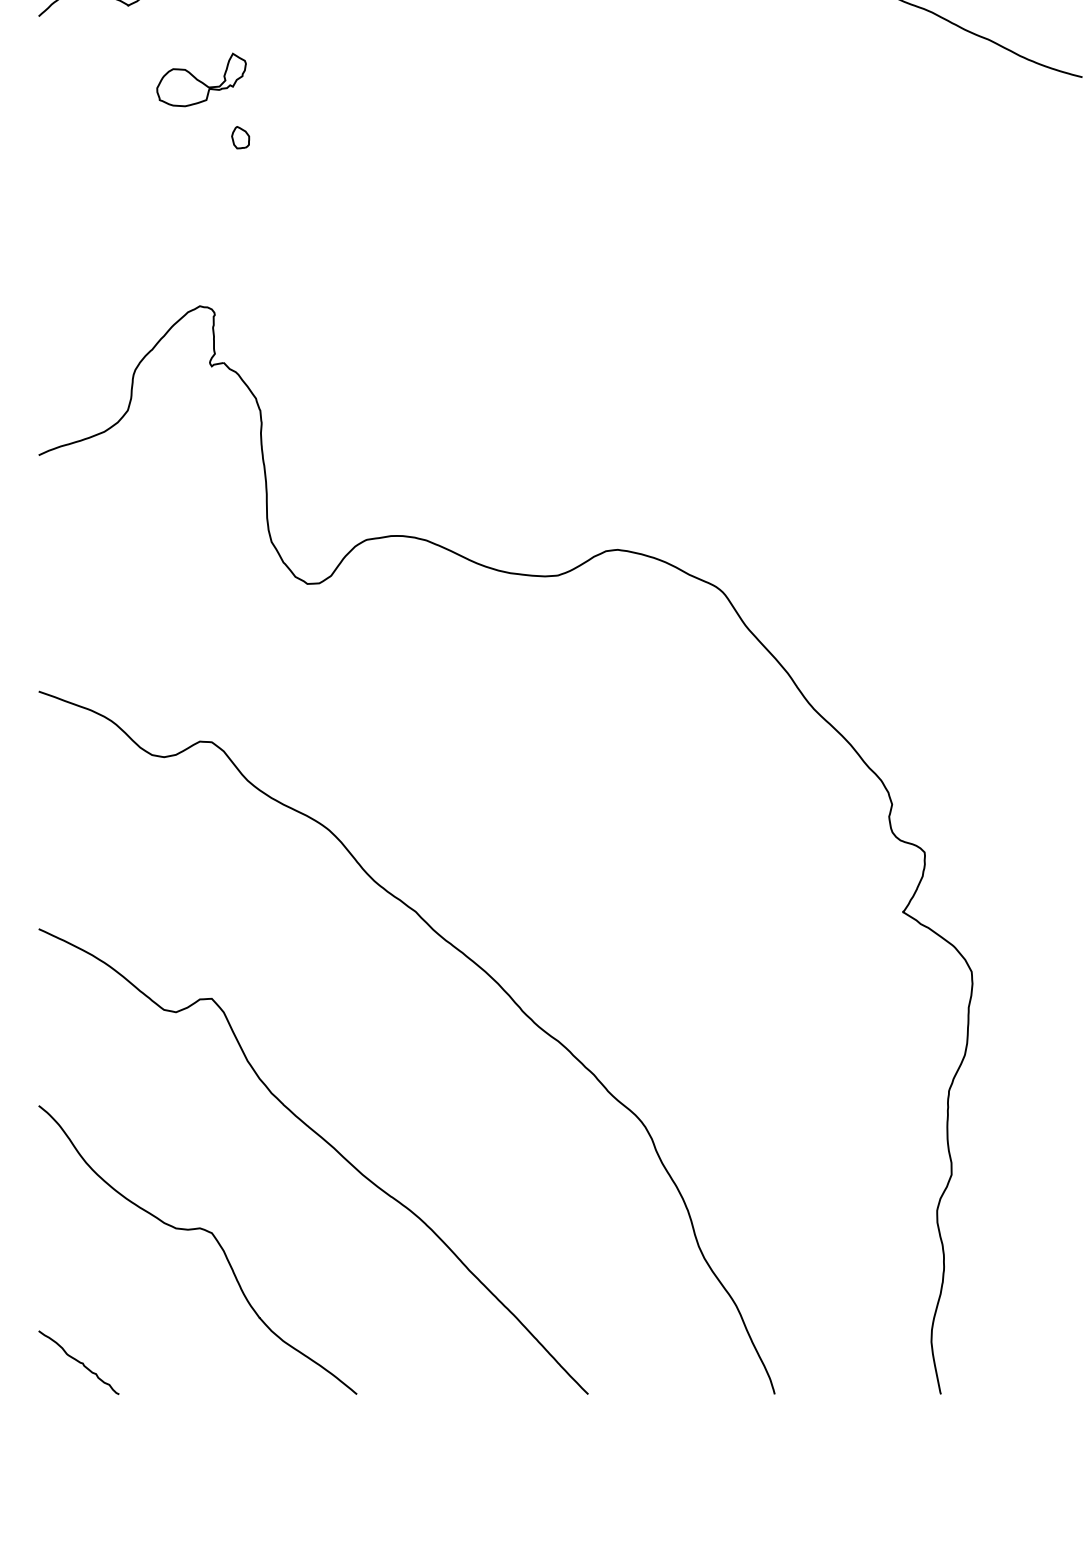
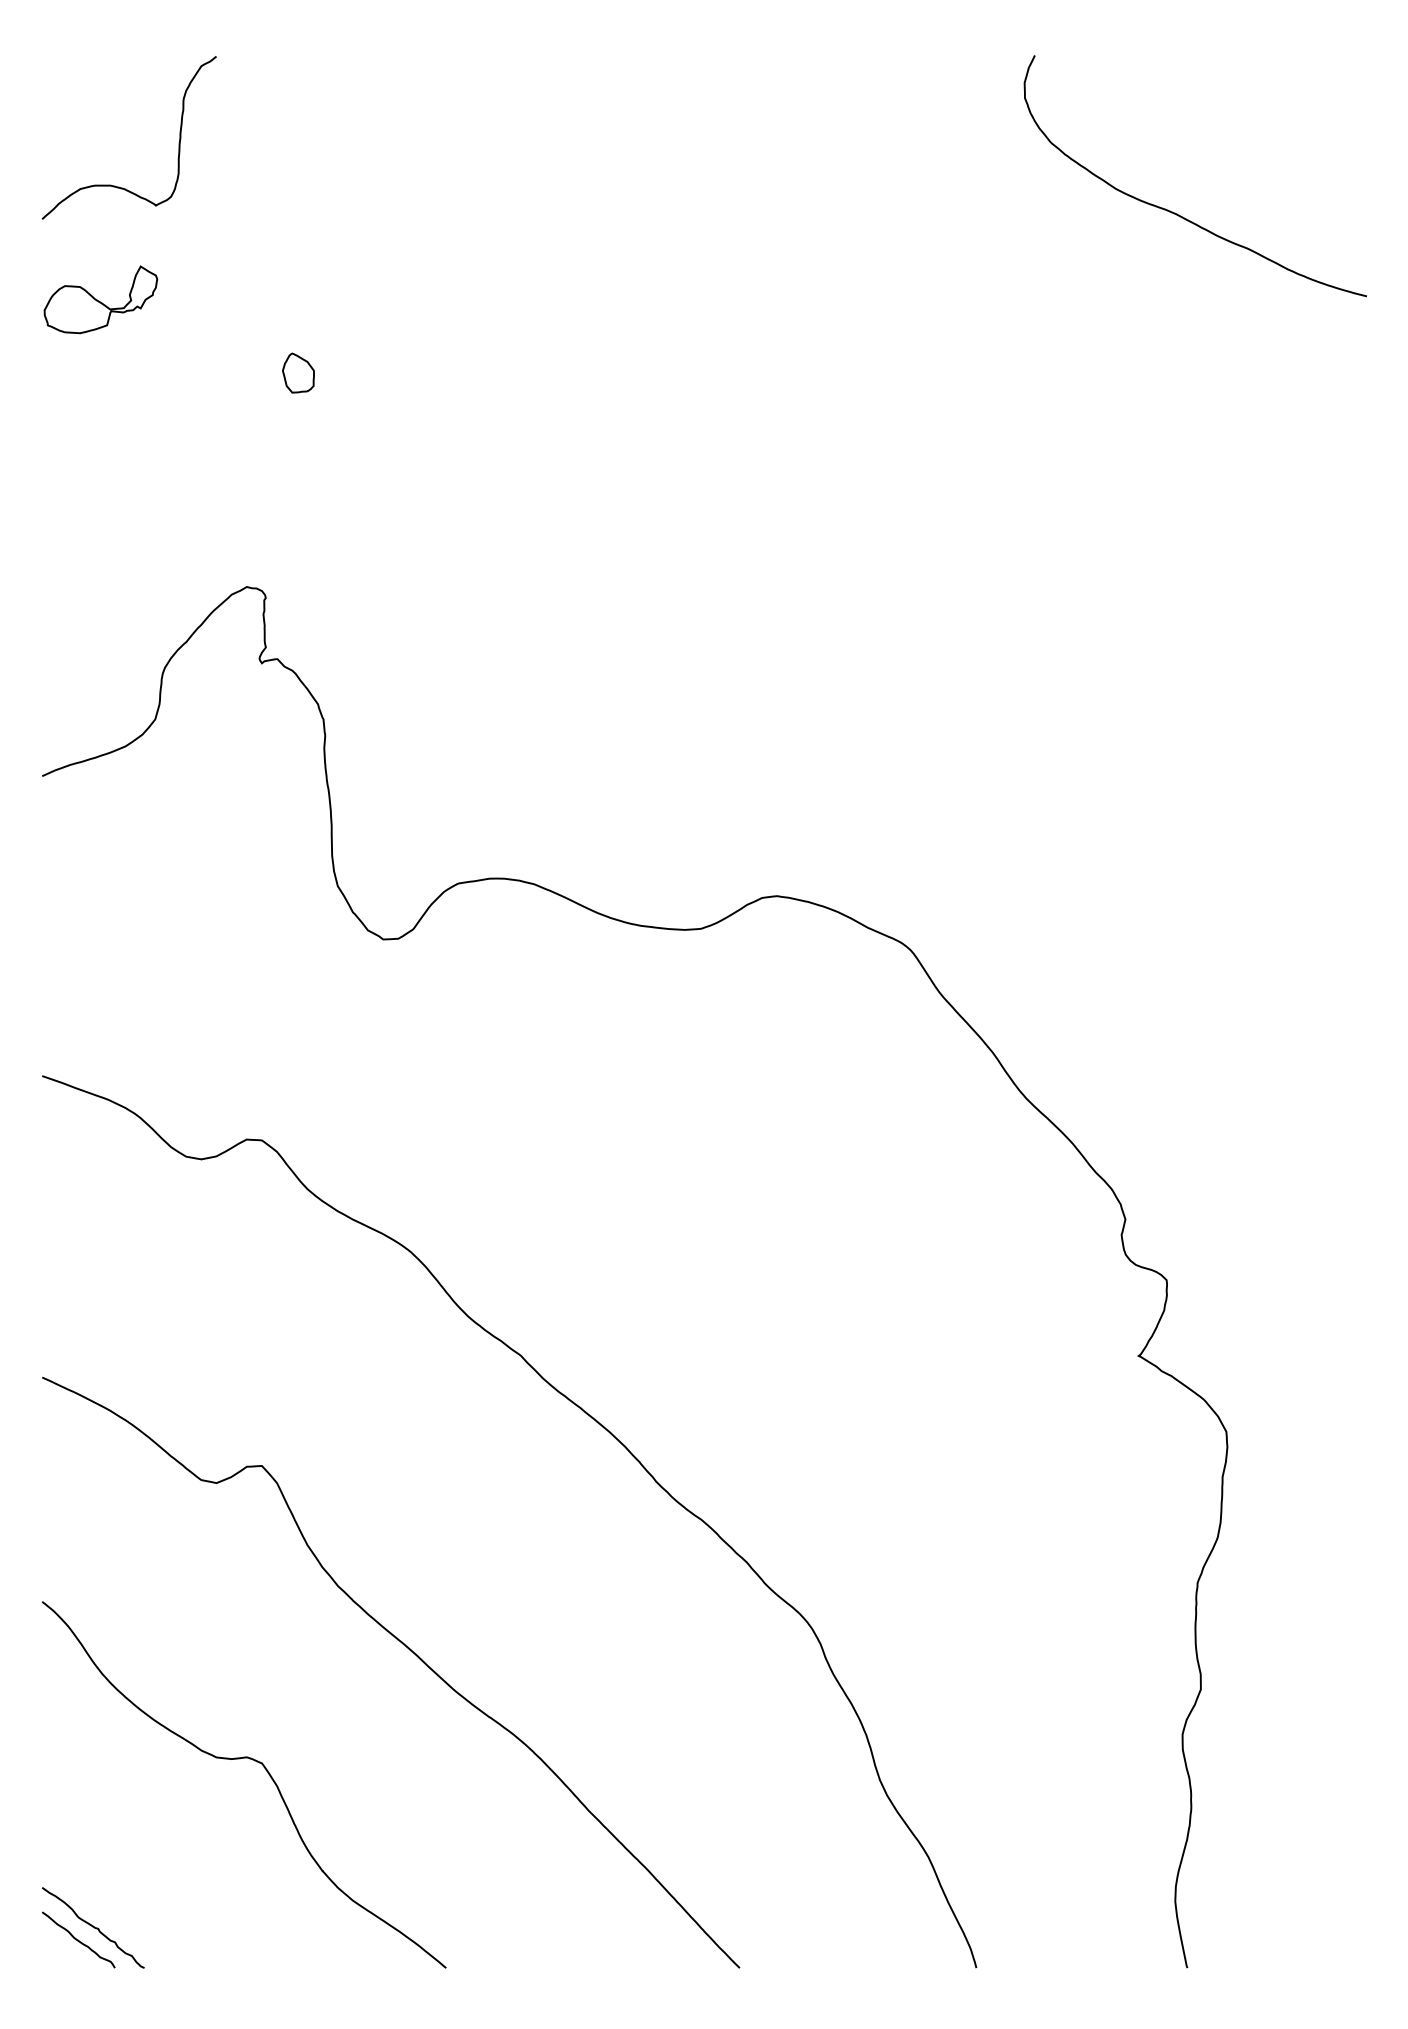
part: (201, 79) -> (100, 299), moved
part: (240, 137) -> (298, 372), size x1.43
curve: (67, 1371) -> (78, 1939), added

